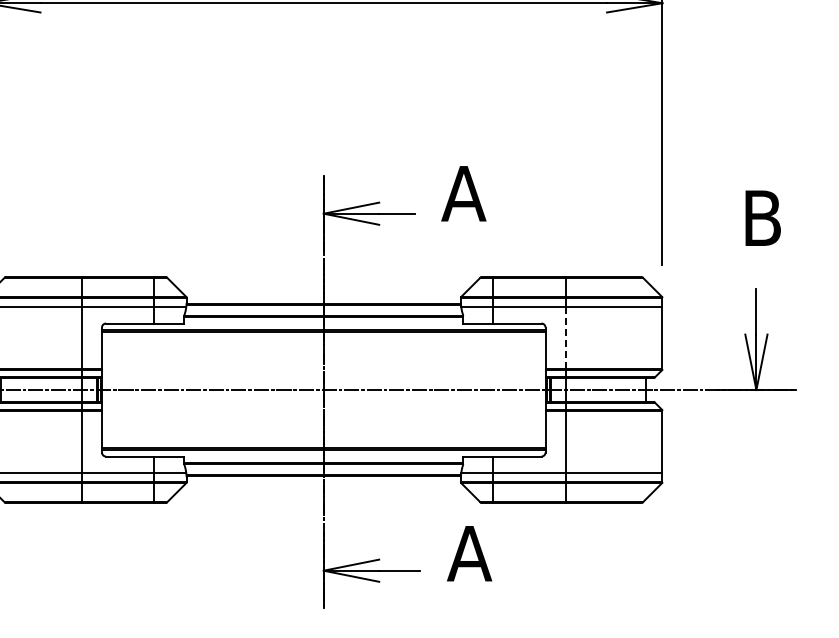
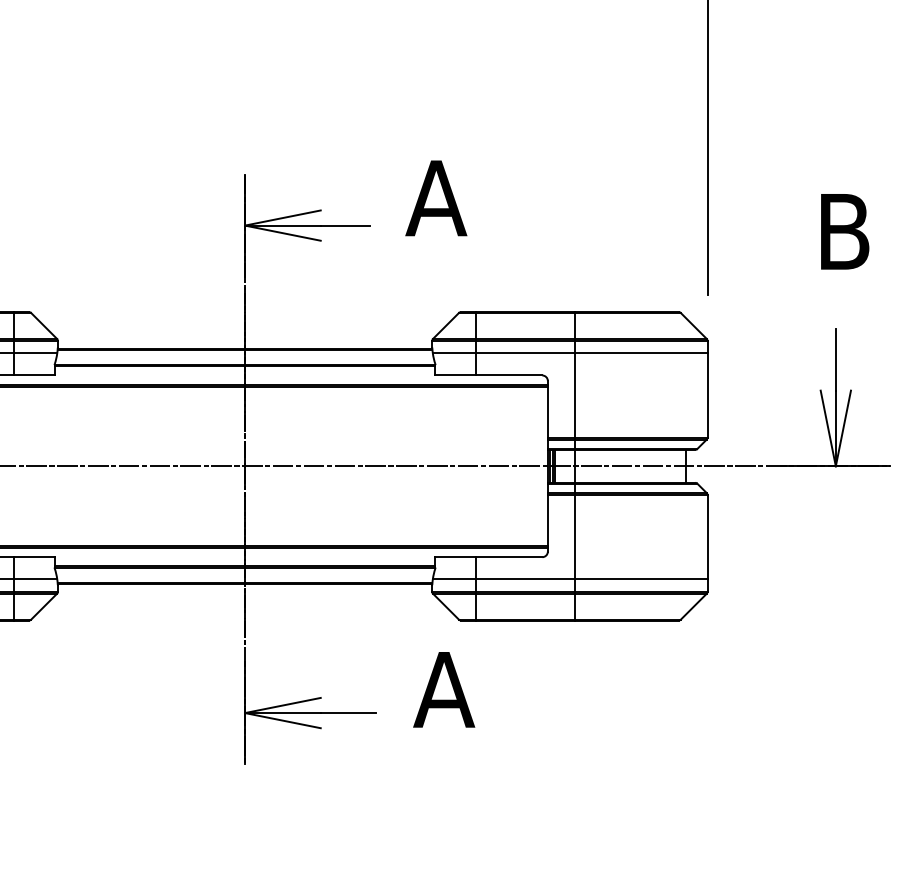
line: (565, 338) -> (575, 395), dashed -> solid

